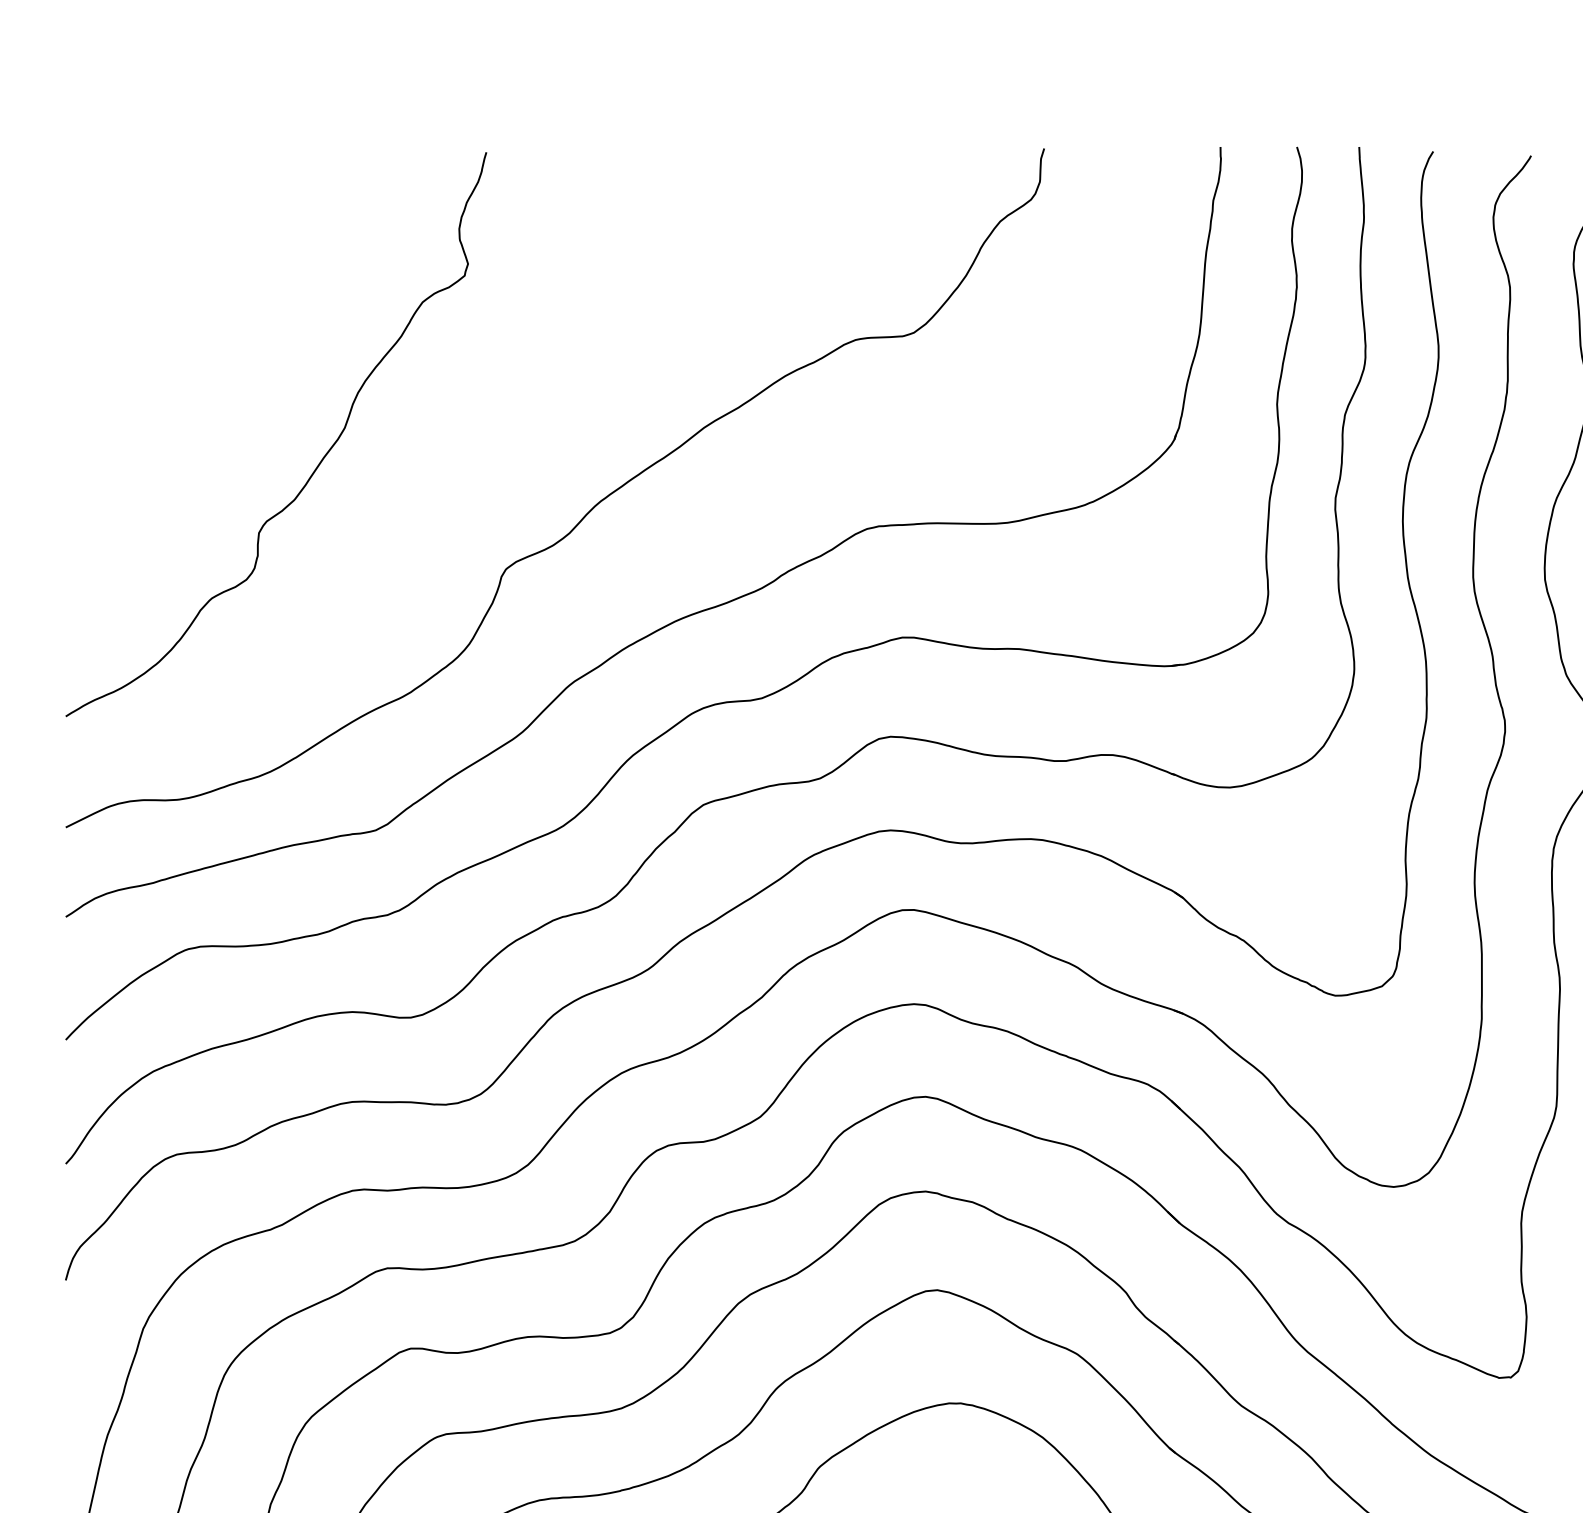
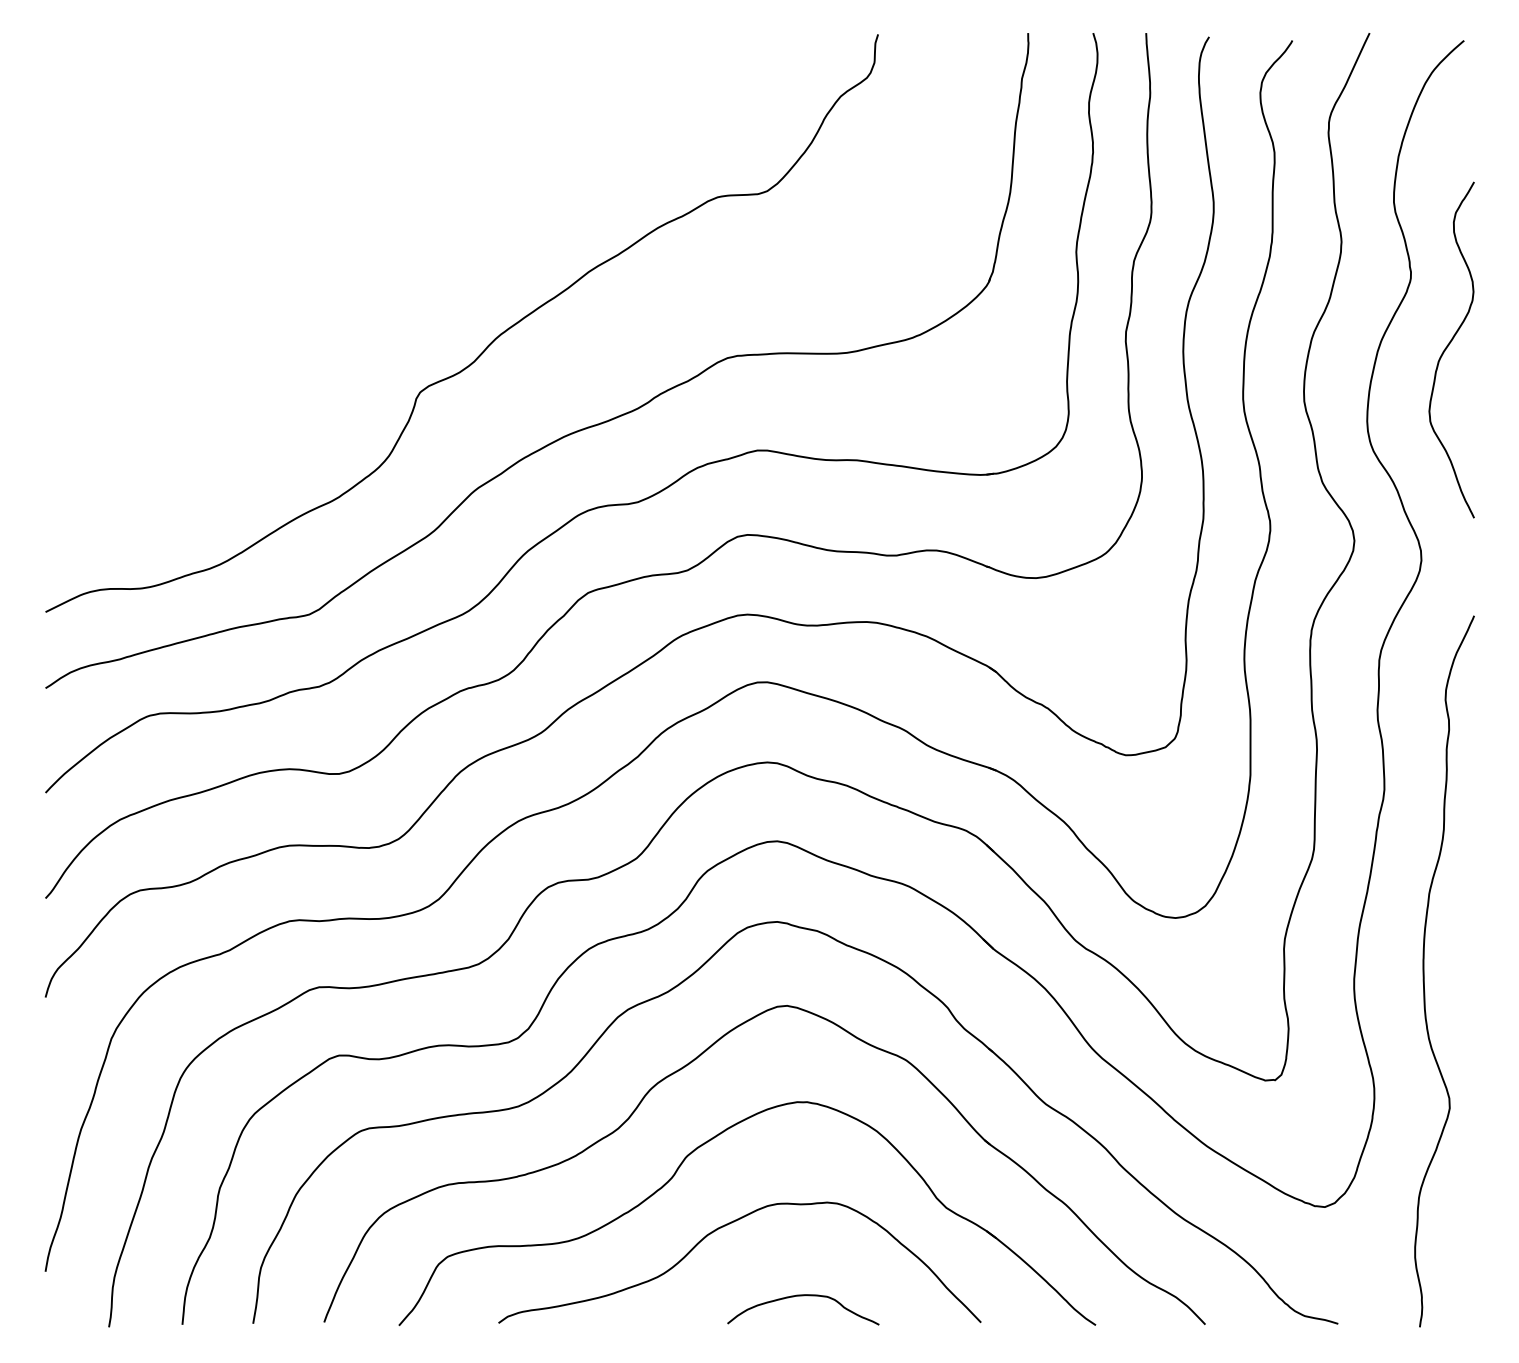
curve: (318, 463) -> (260, 302), removed

